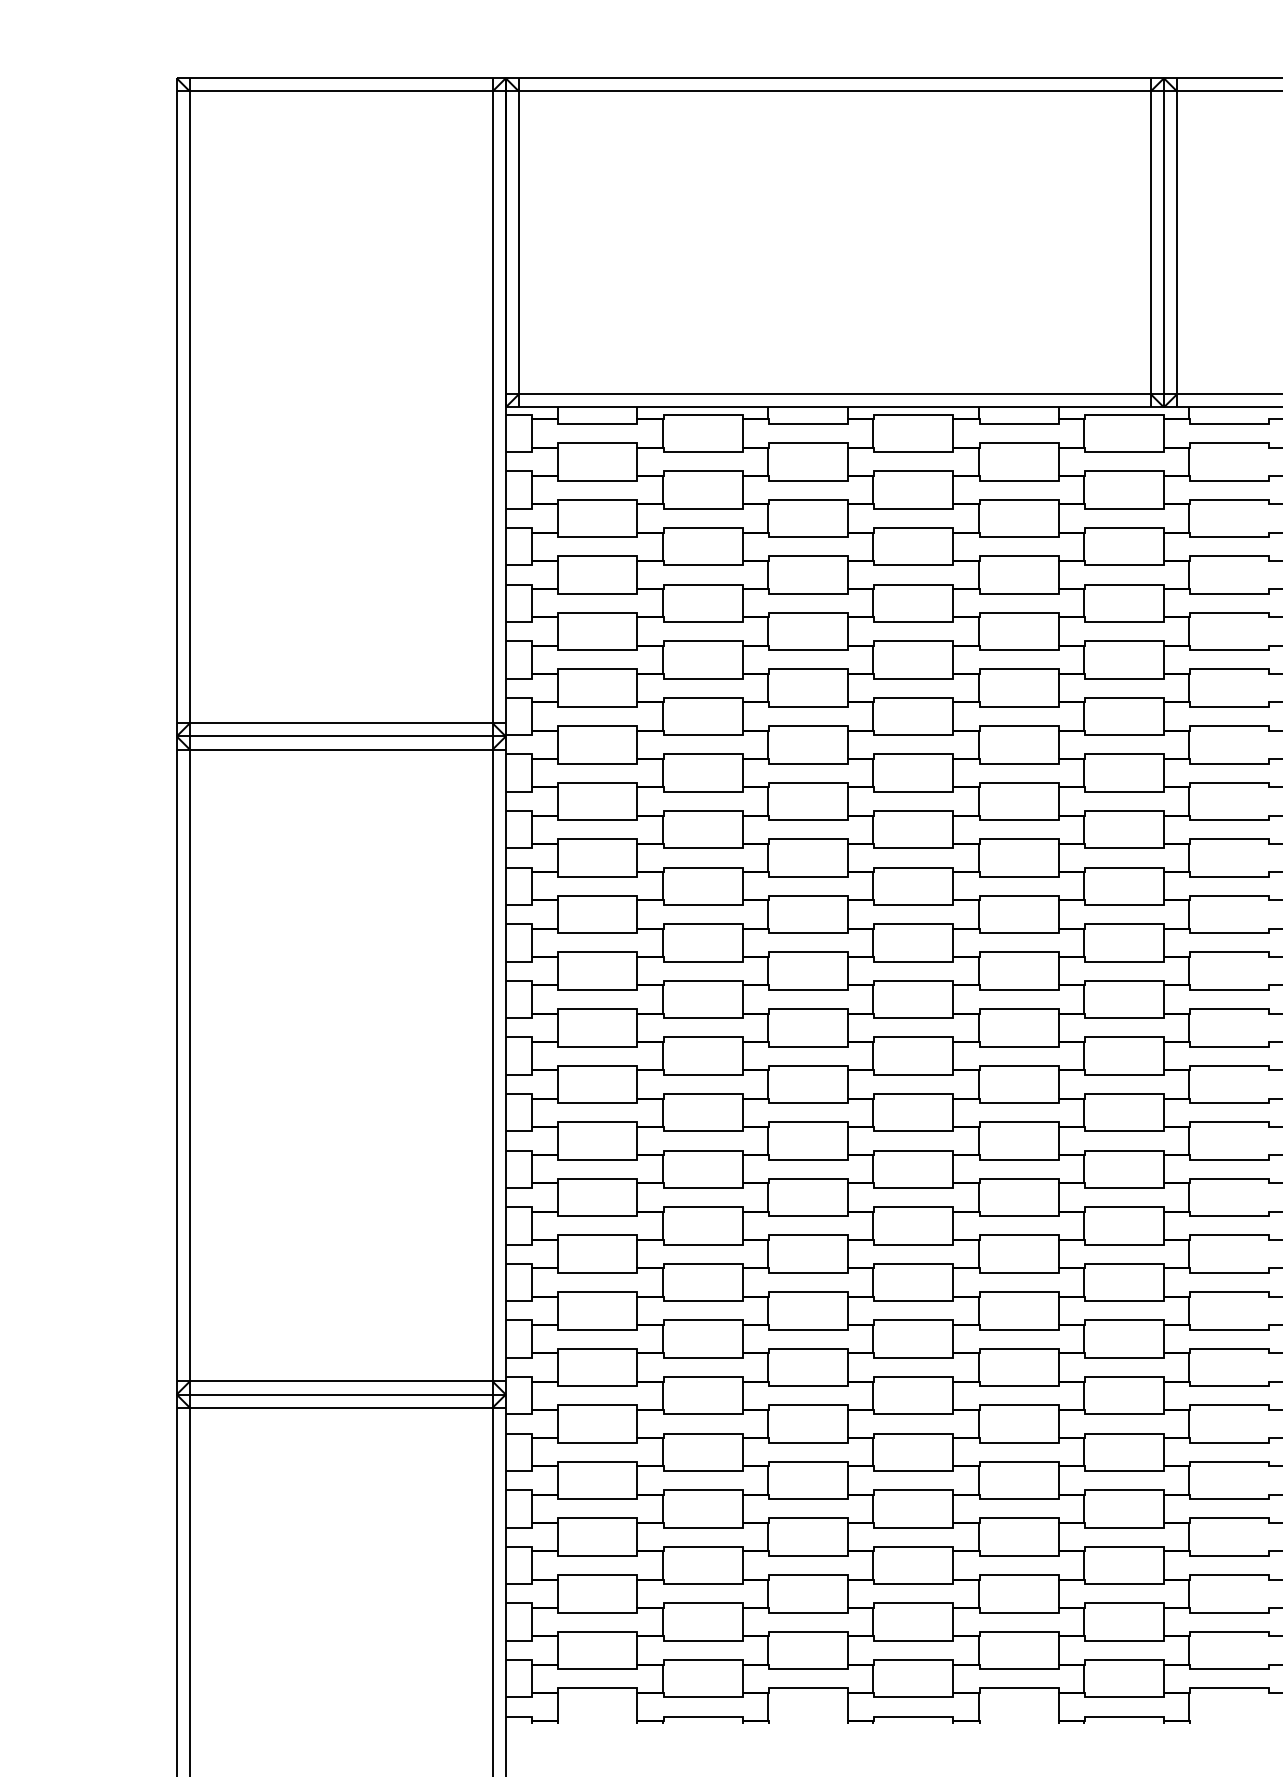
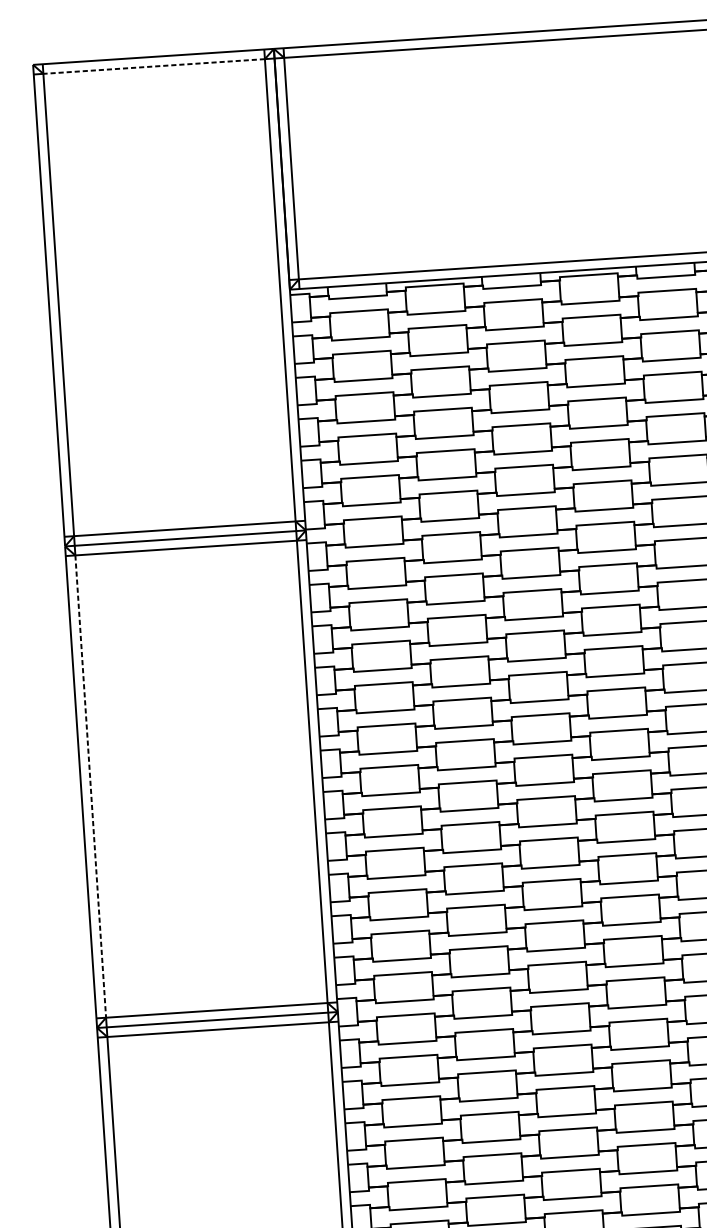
line: (340, 91) -> (153, 66), solid -> dashed
line: (189, 1065) -> (90, 786), solid -> dashed

